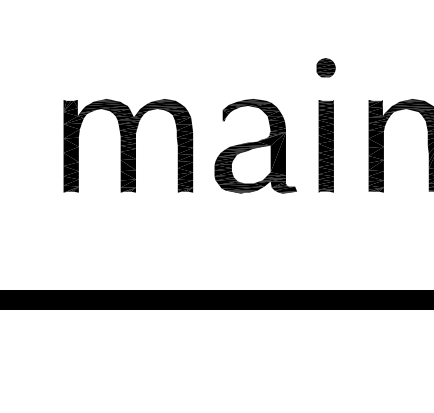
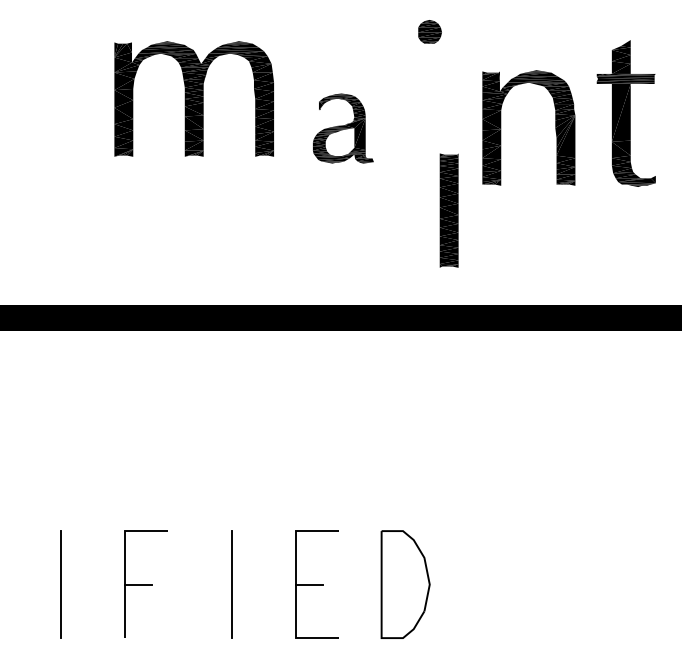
part: (127, 145) -> (193, 98), moved
part: (255, 146) -> (343, 128), size x0.6
part: (325, 146) -> (448, 210), moved

